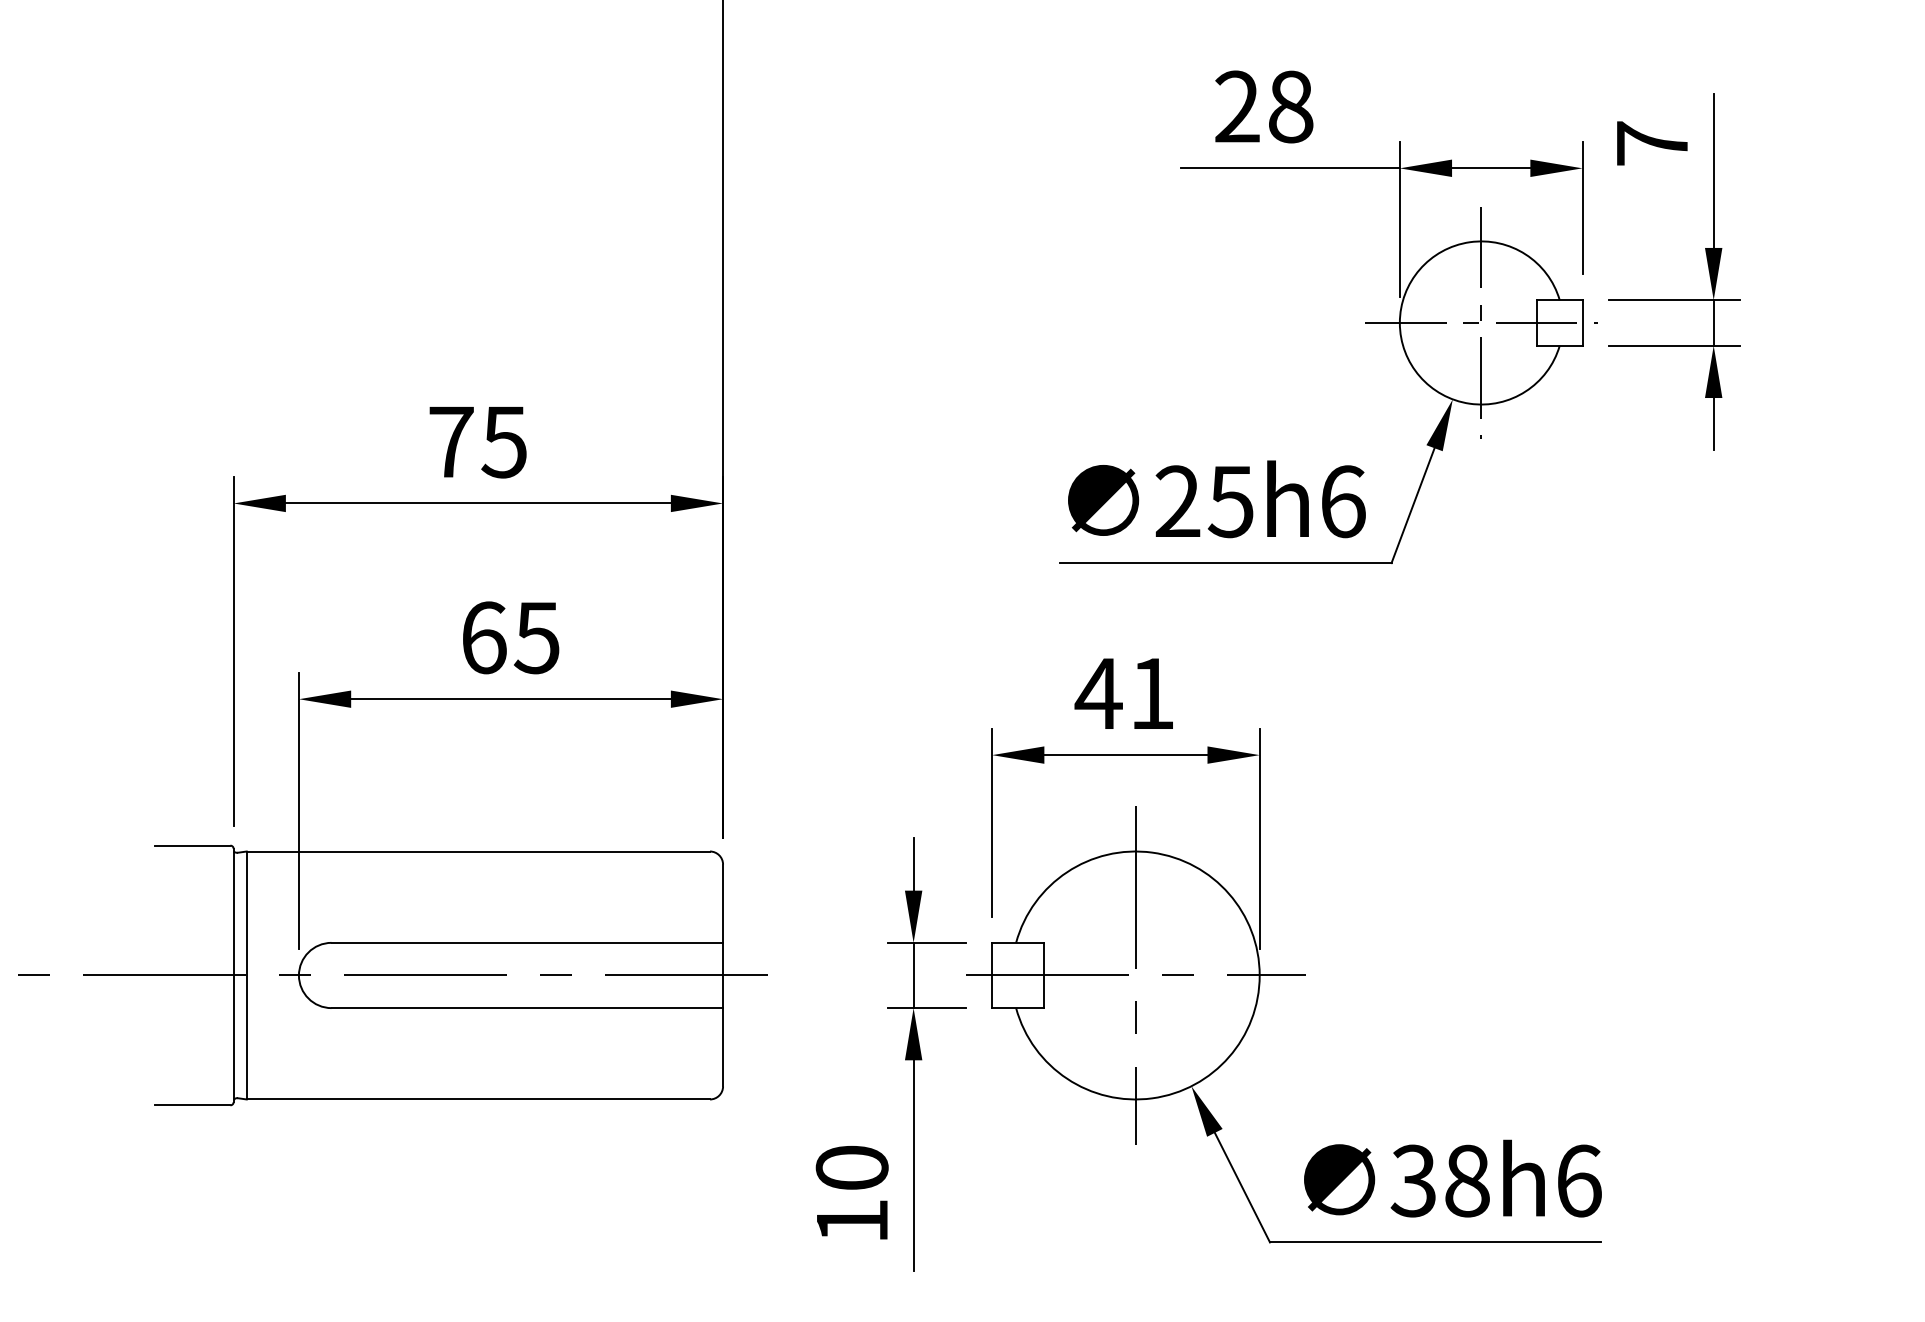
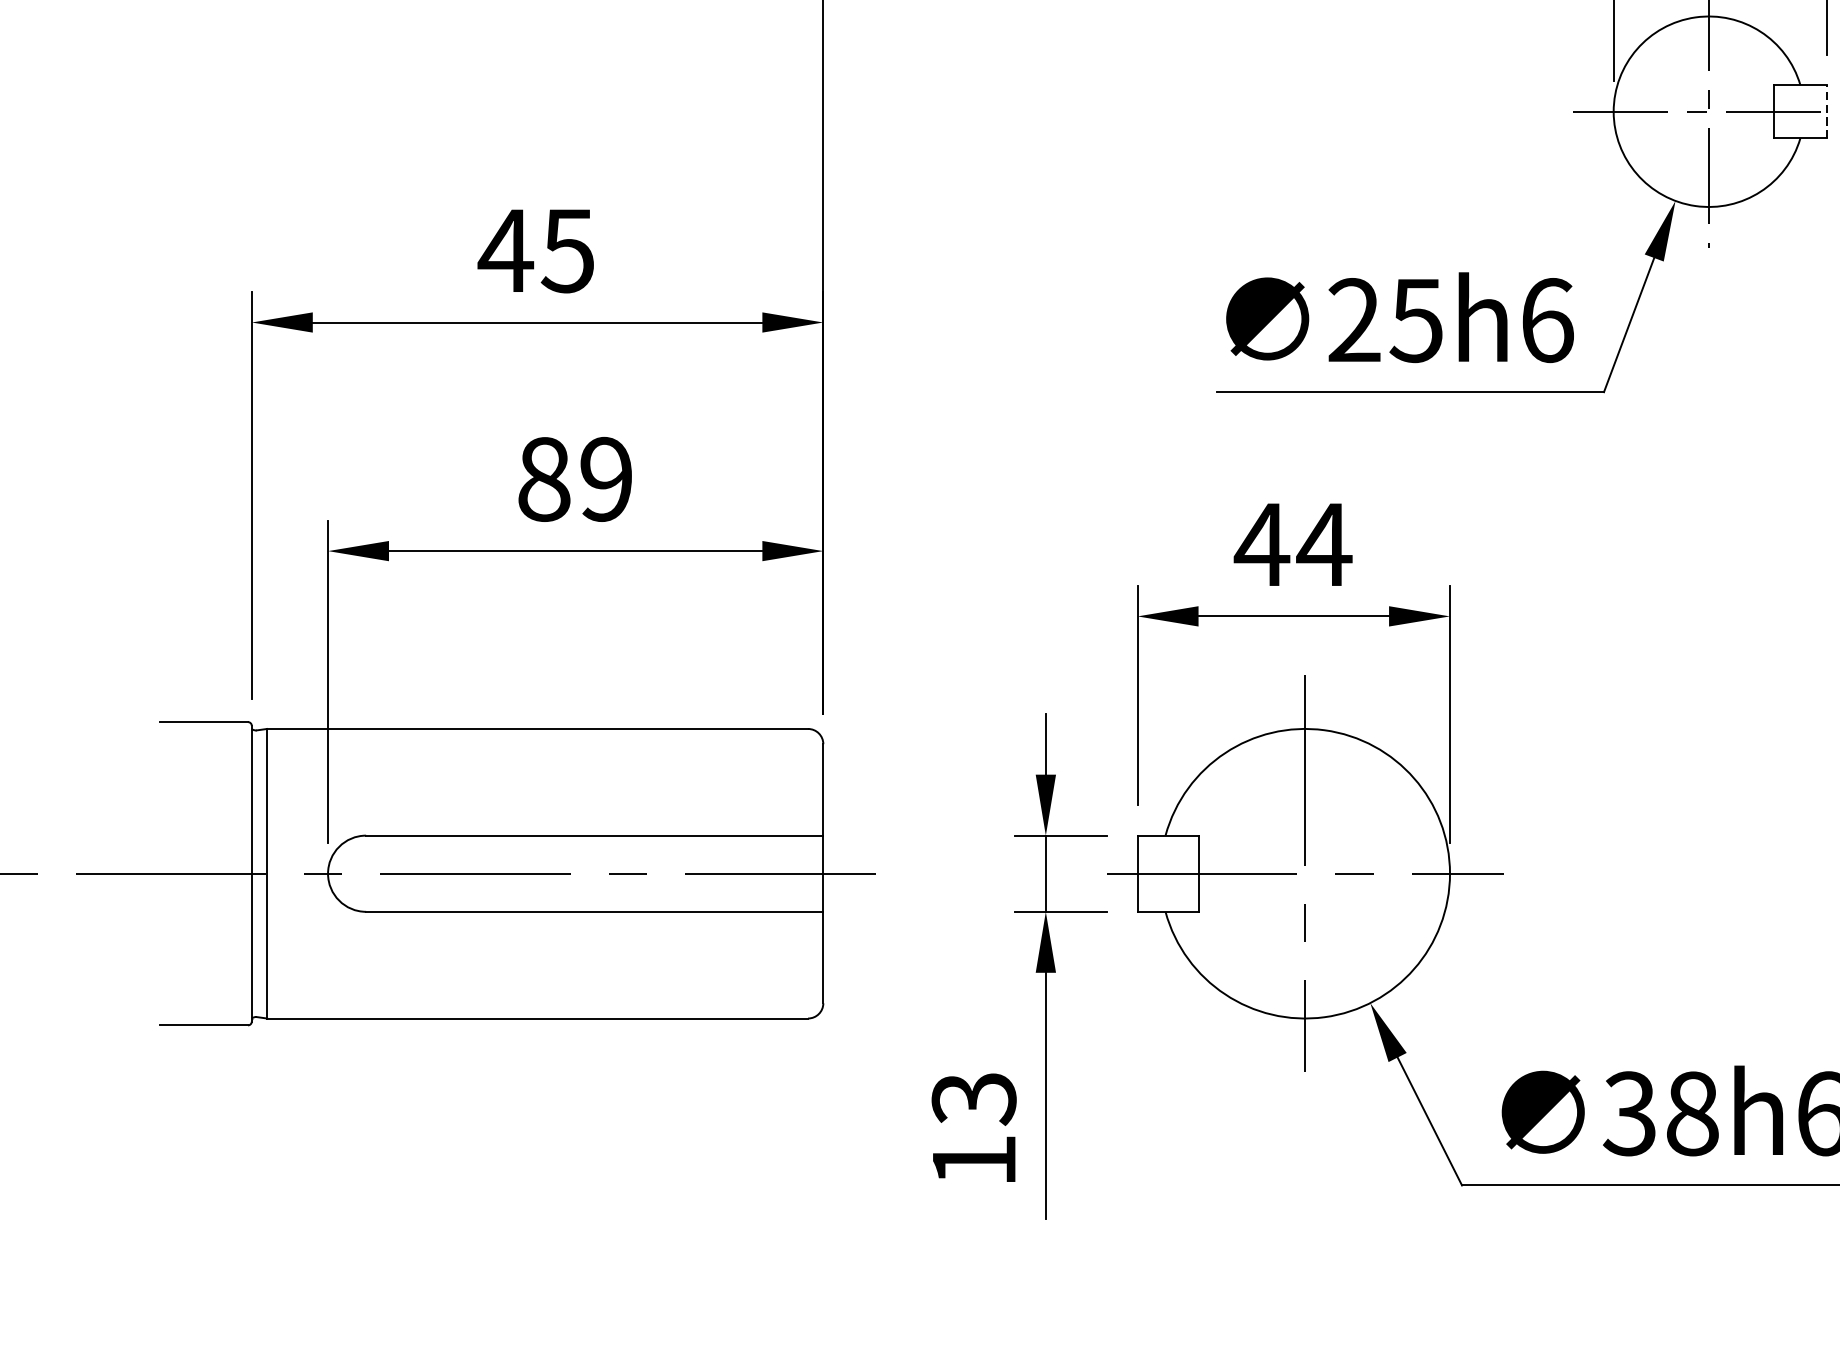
line: (1582, 322) -> (1826, 111), solid -> dashed
text: (451, 441) -> (506, 250), 75 -> 45
text: (510, 637) -> (575, 479), 65 -> 89
text: (1151, 693) -> (1323, 544), 41 -> 44
text: (851, 1168) -> (973, 1099), 10 -> 13

